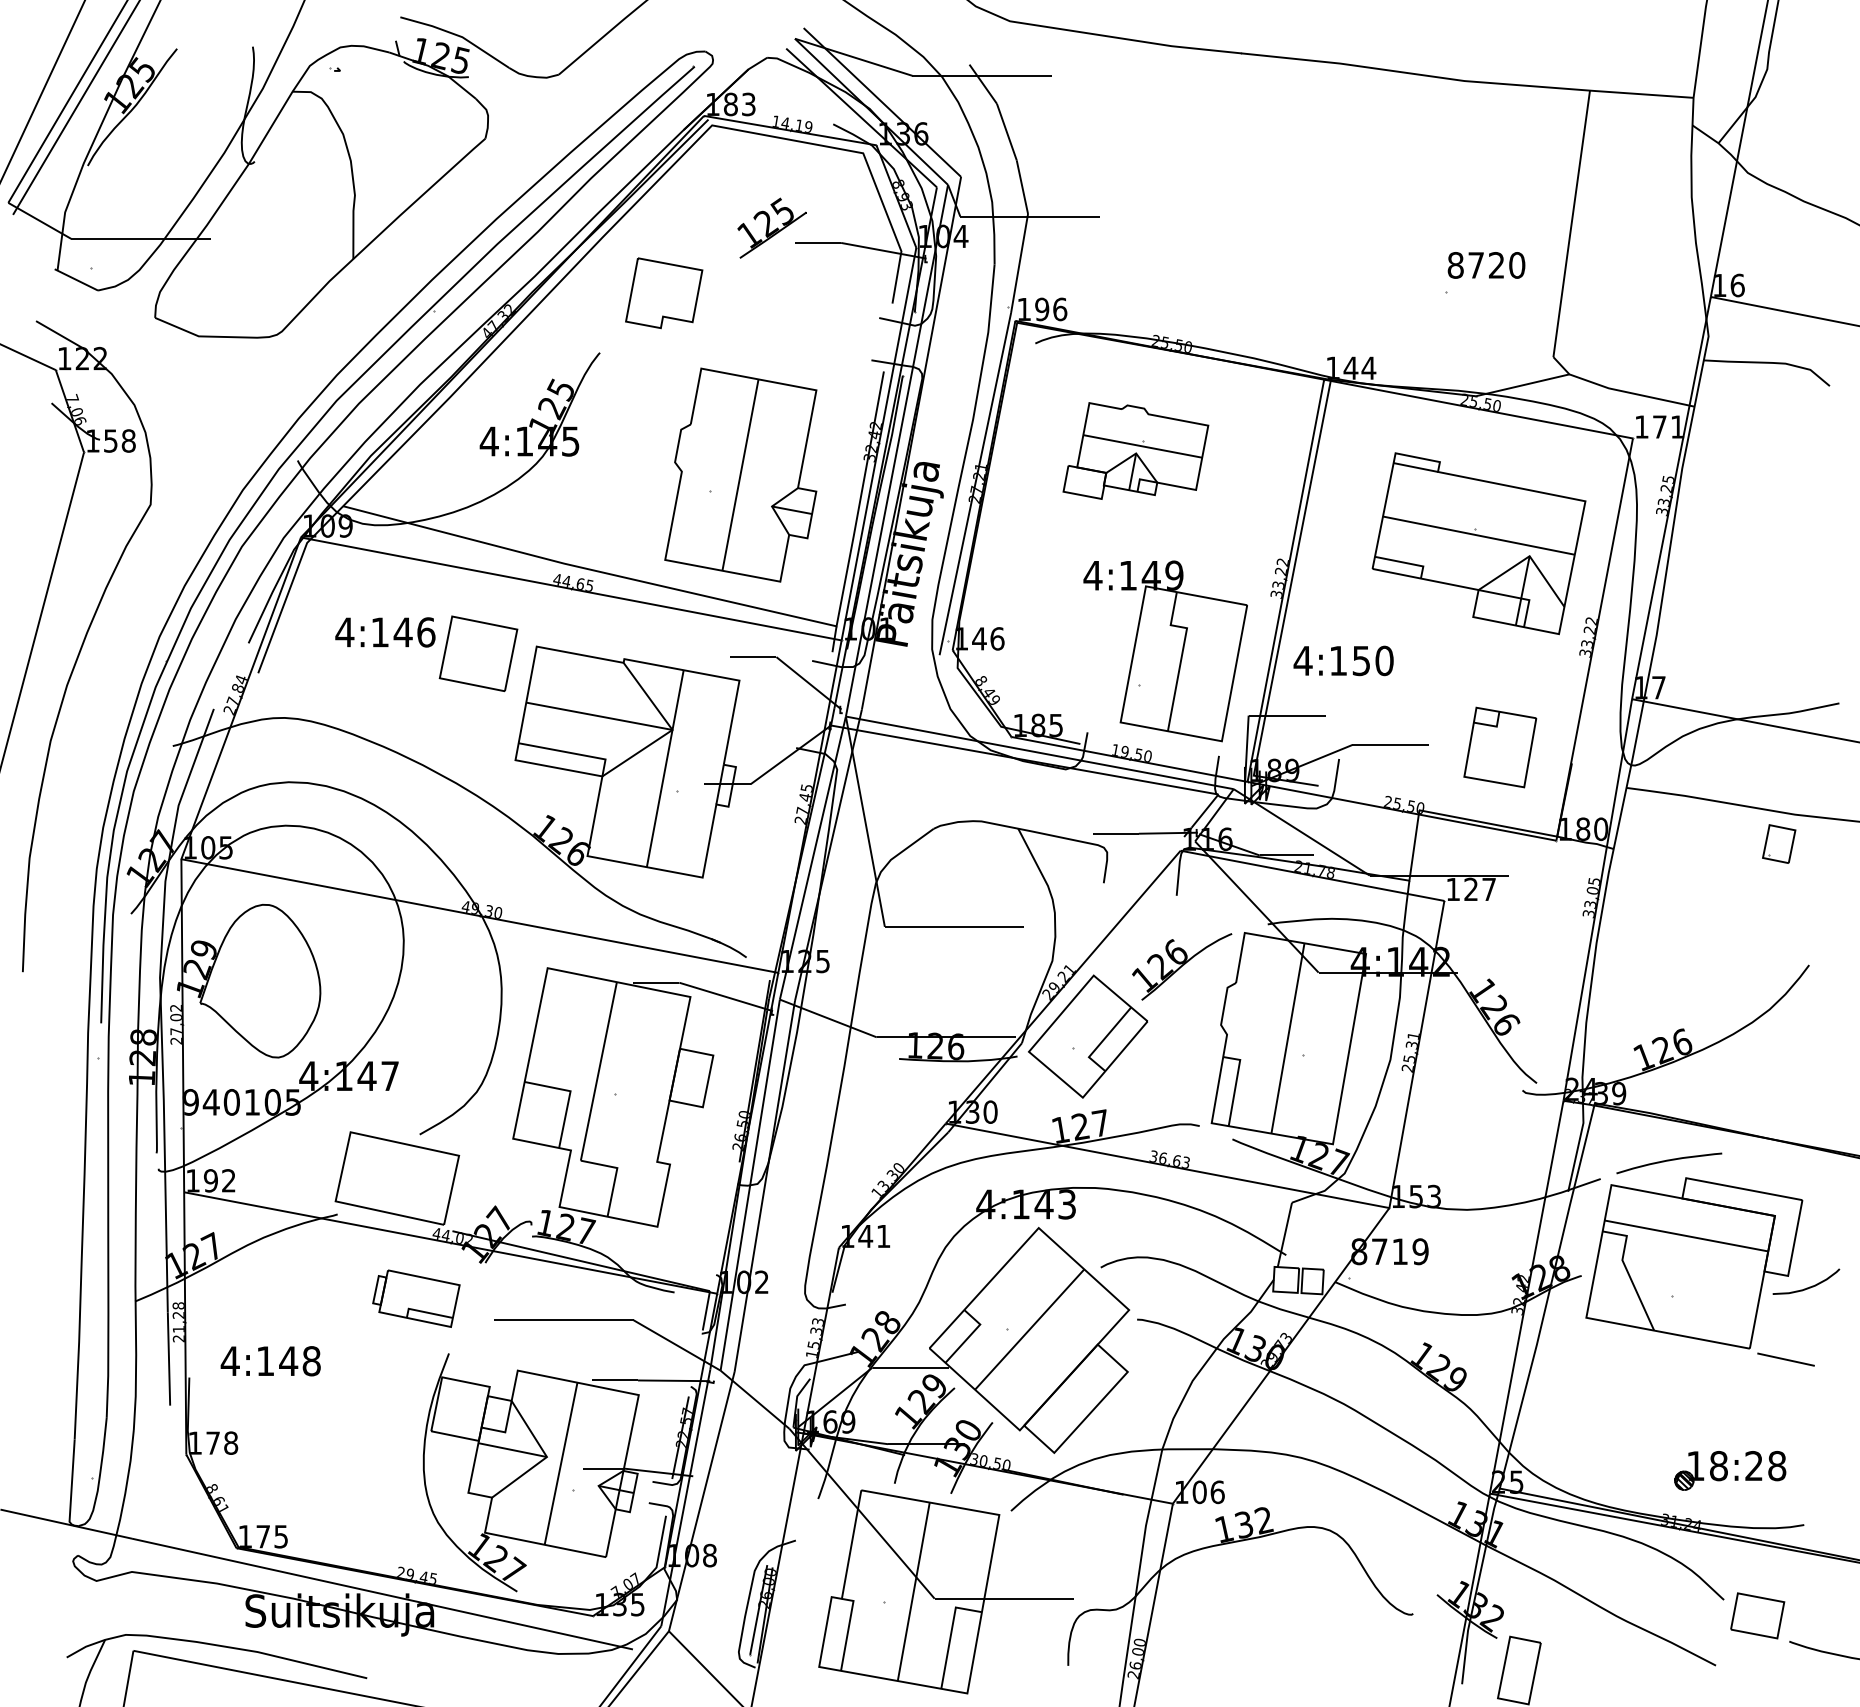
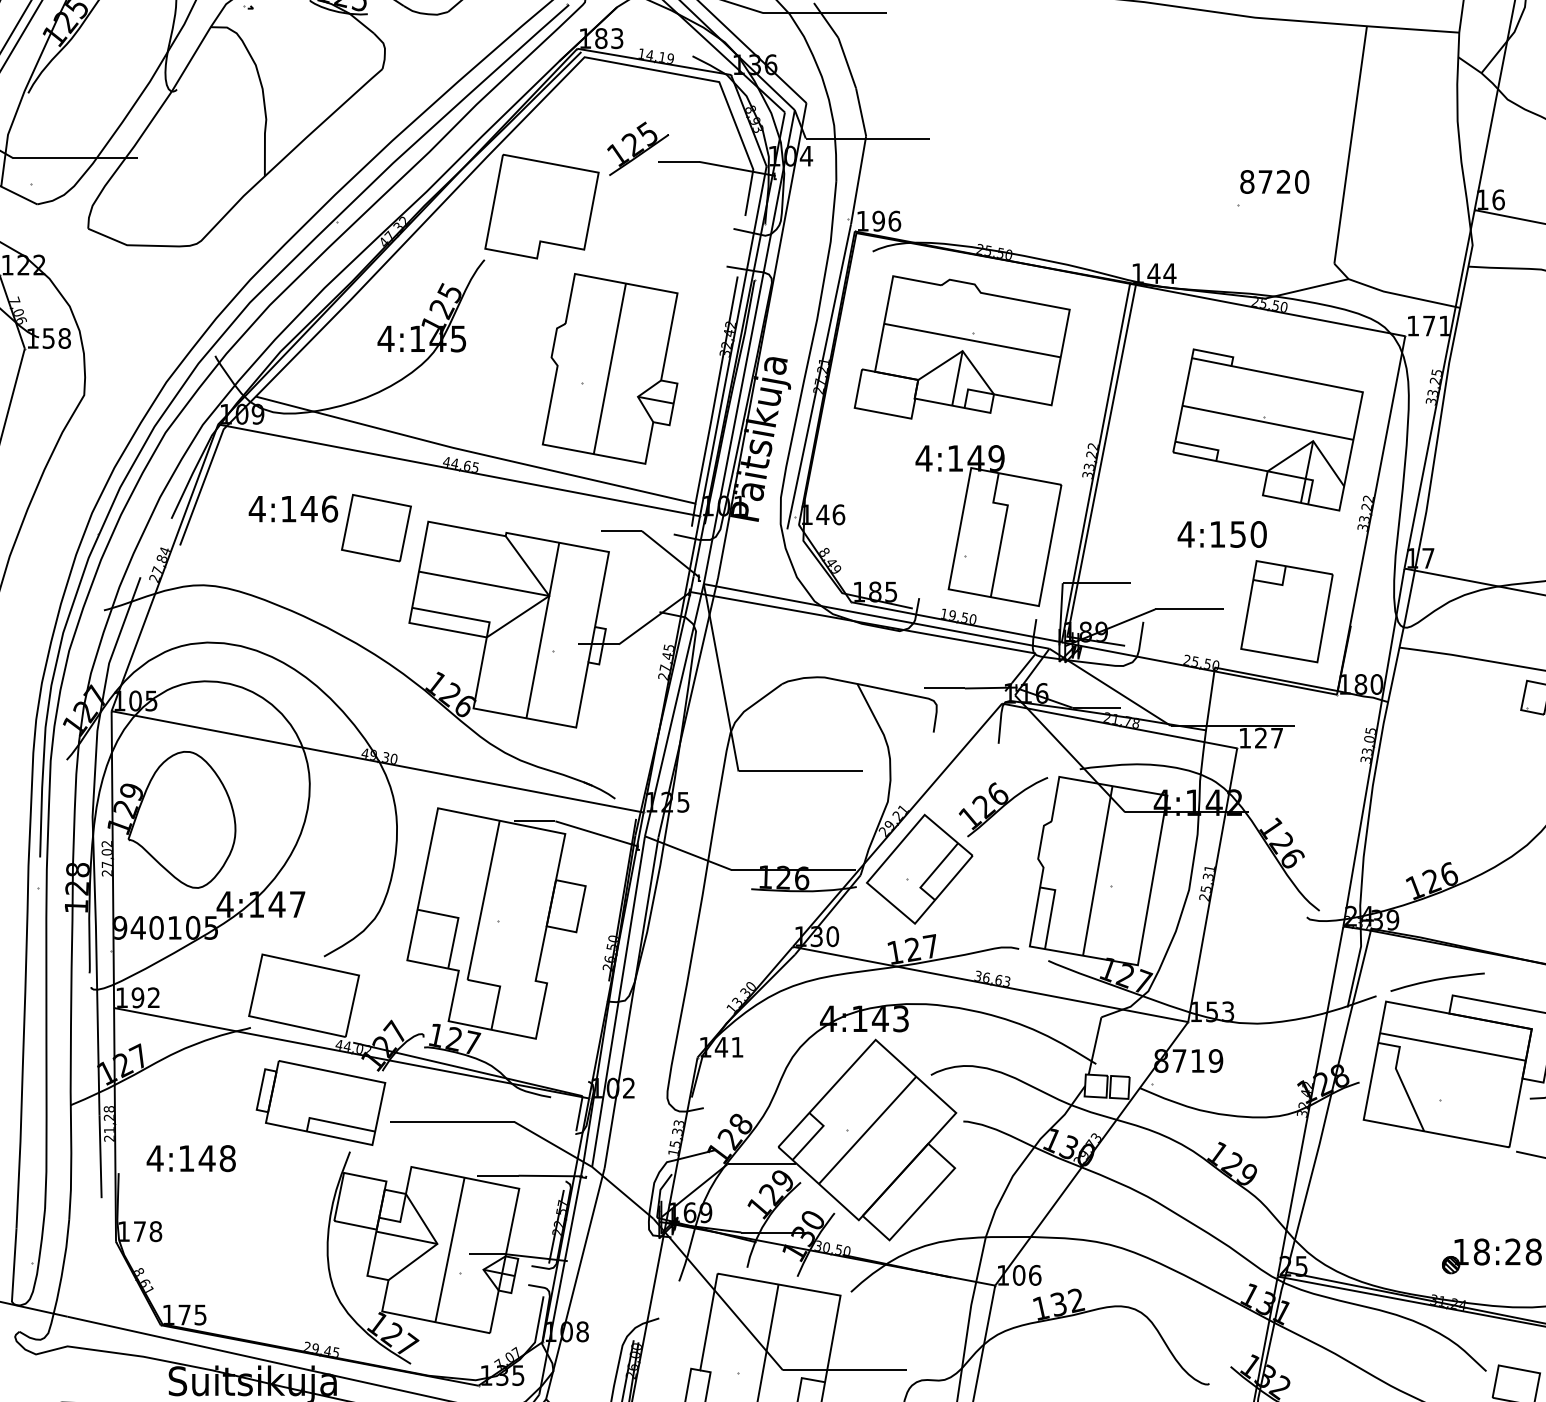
part: (663, 293) -> (541, 207), size x1.67
part: (1135, 450) -> (961, 346), size x1.67
text: (1343, 660) -> (1222, 534), moved
part: (1500, 747) -> (1287, 611), size x1.43
part: (416, 1298) -> (321, 1102), size x1.67

